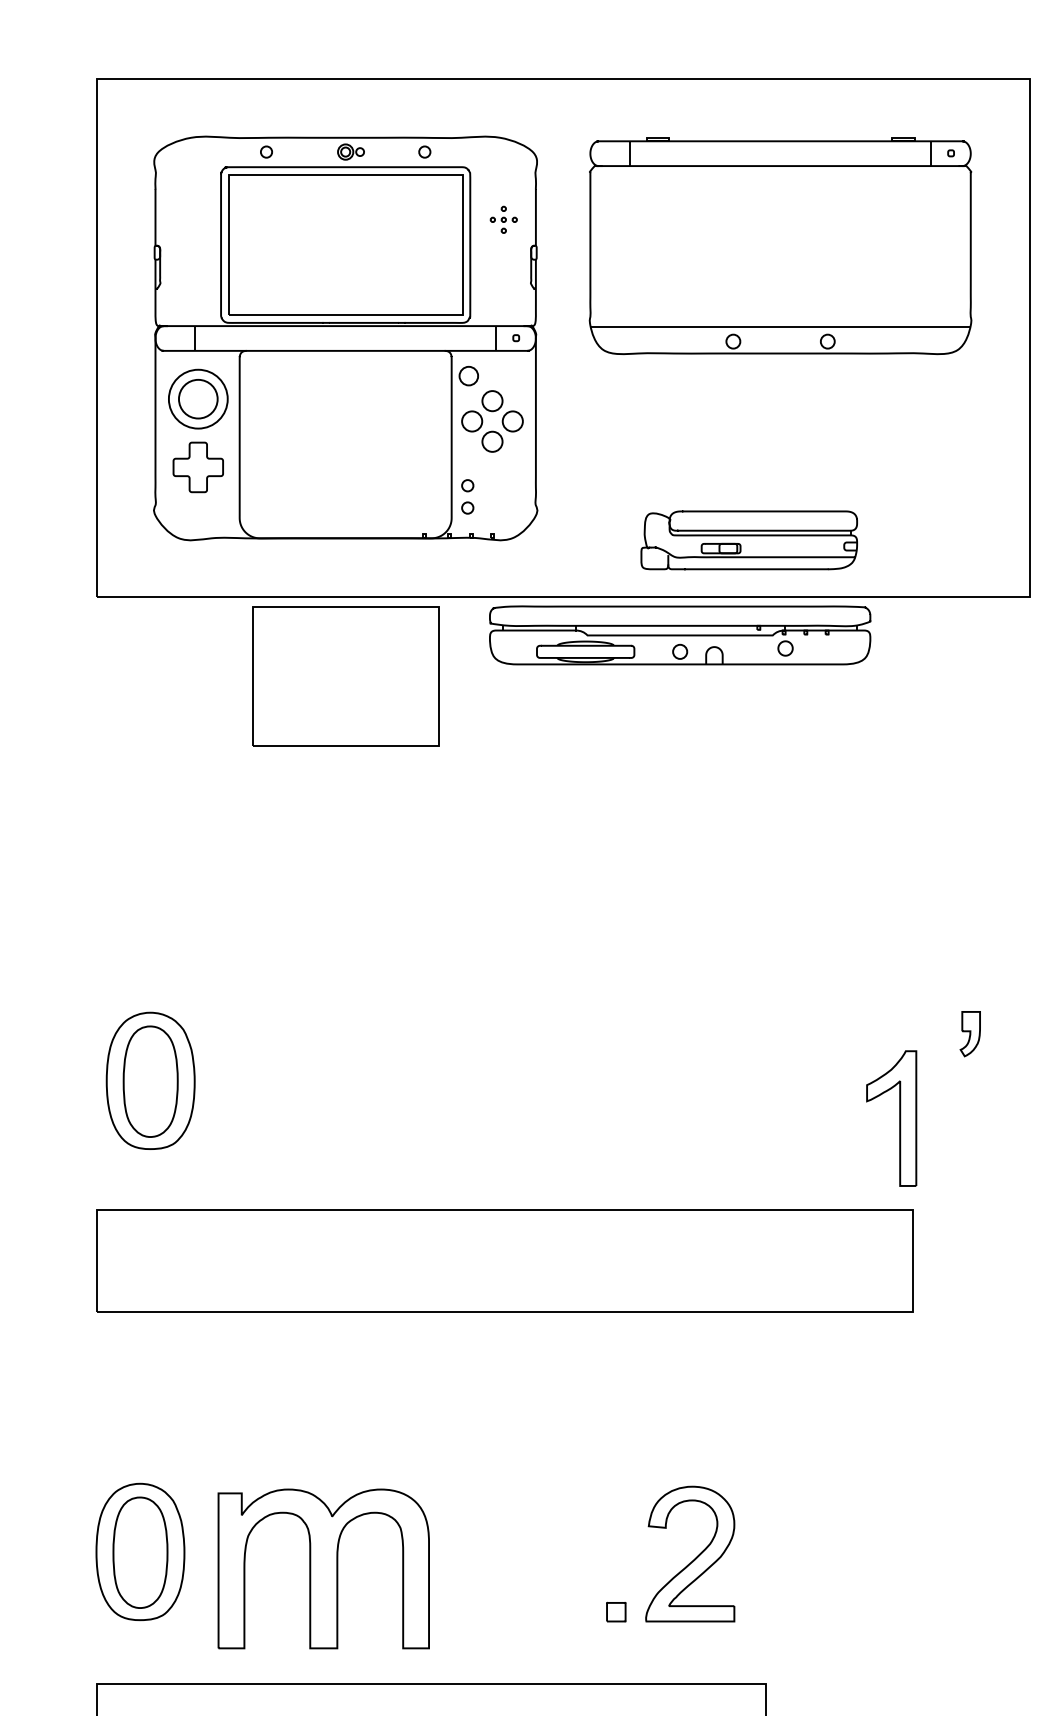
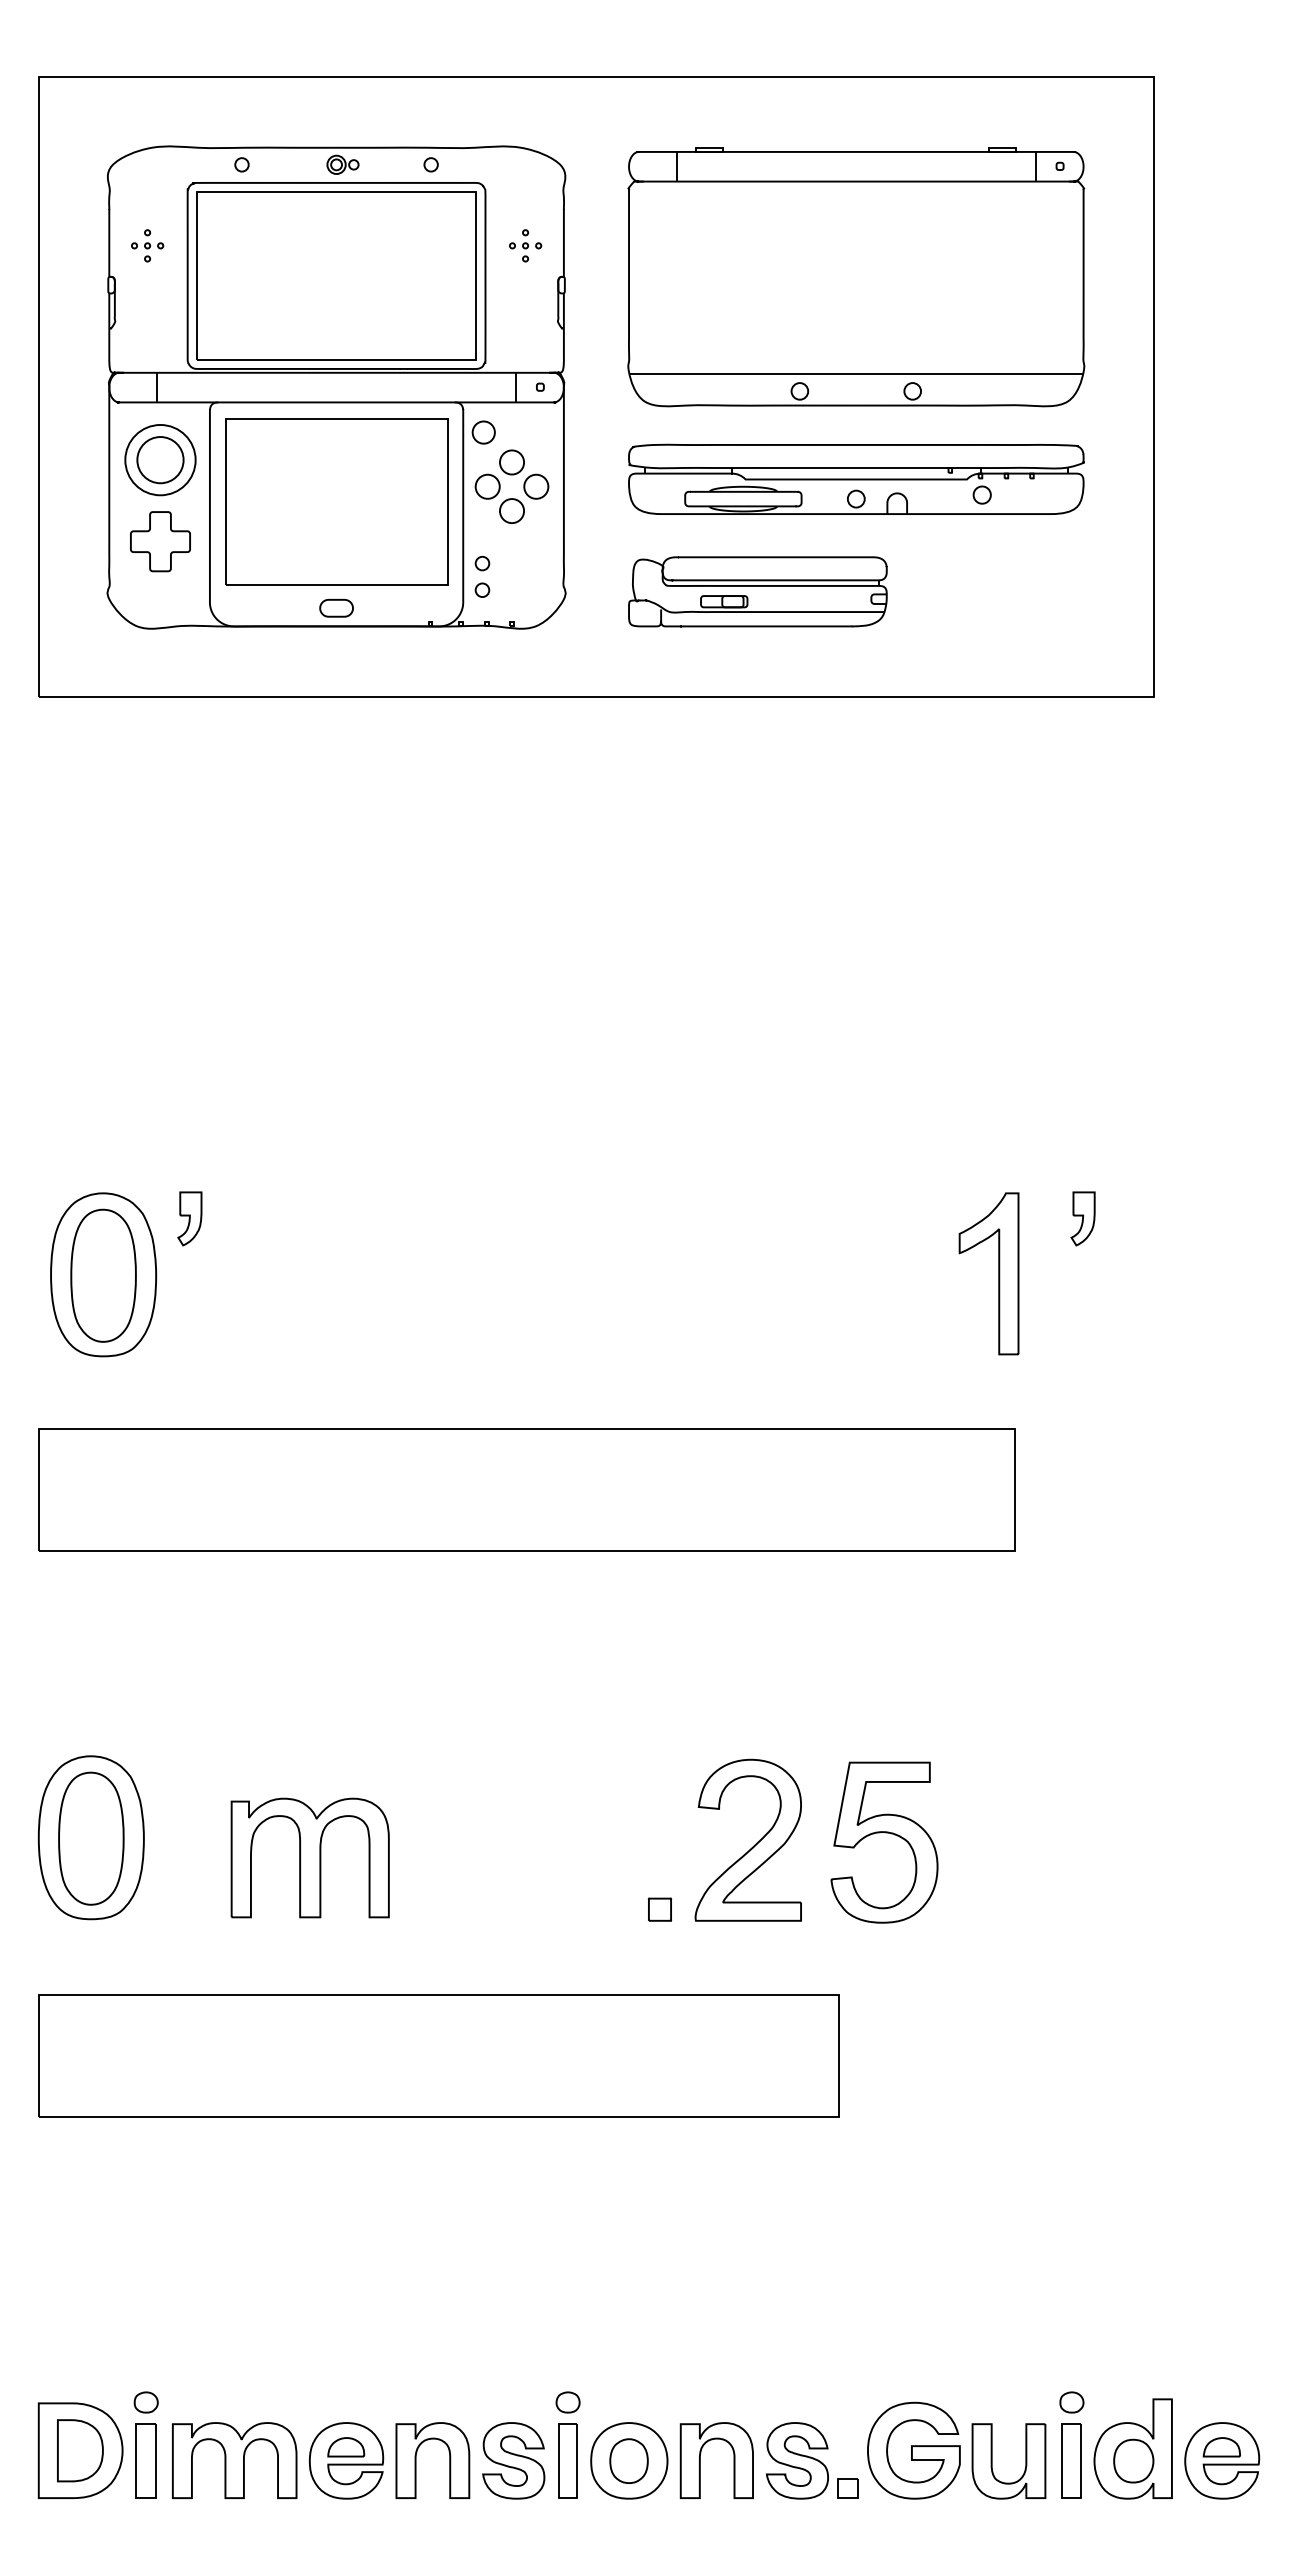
part: (187, 219) -> (147, 245), added
part: (345, 522) -> (336, 607), added
part: (748, 540) -> (757, 591), moved
part: (680, 634) -> (856, 478), moved
part: (345, 675) -> (336, 501), moved
part: (222, 1033) -> (189, 1218), added
part: (899, 1118) -> (998, 1273), moved
part: (804, 1548) -> (884, 1833), added
part: (323, 1568) -> (309, 1857), size x0.62

